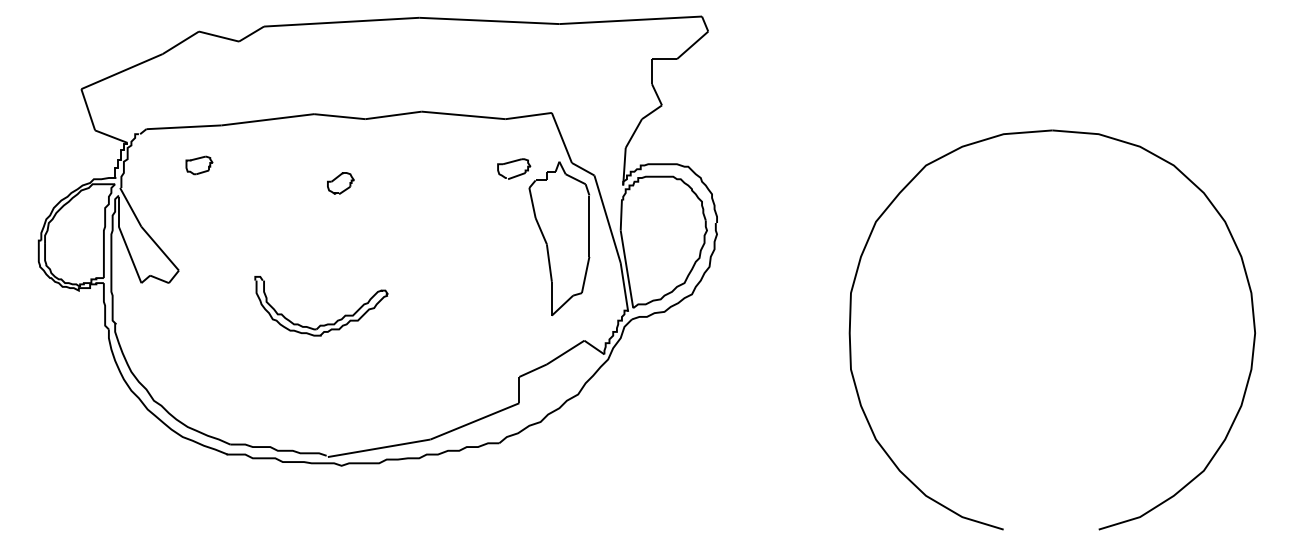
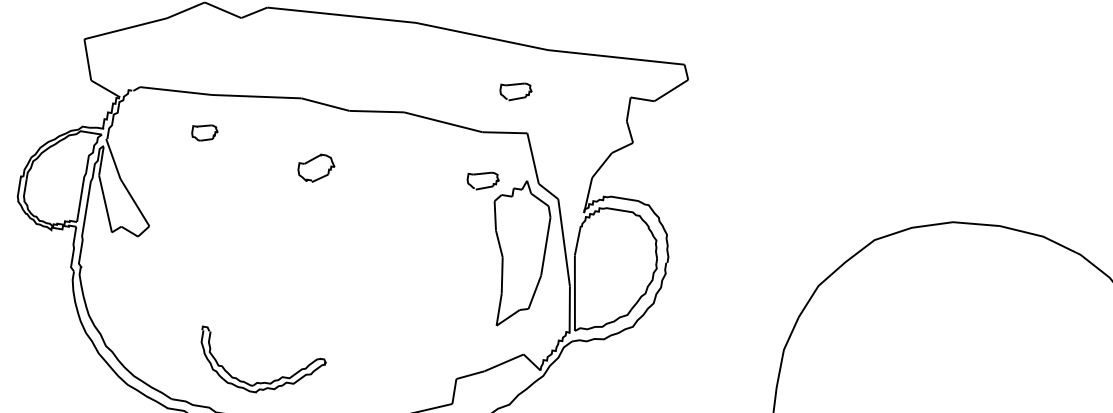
part: (533, 71) -> (516, 91), added
part: (199, 165) -> (204, 132), moved
part: (340, 183) -> (316, 168), size x1.4
part: (326, 323) -> (263, 381), moved

